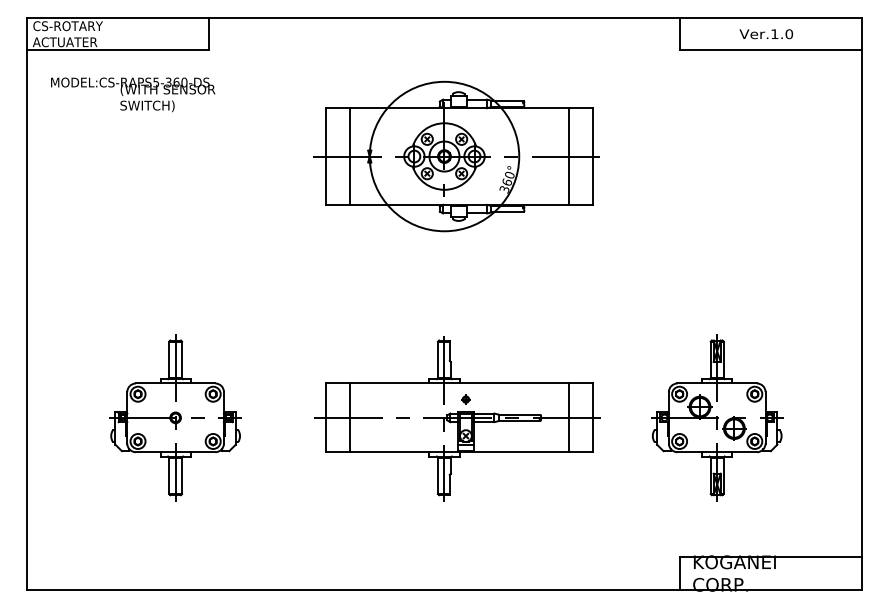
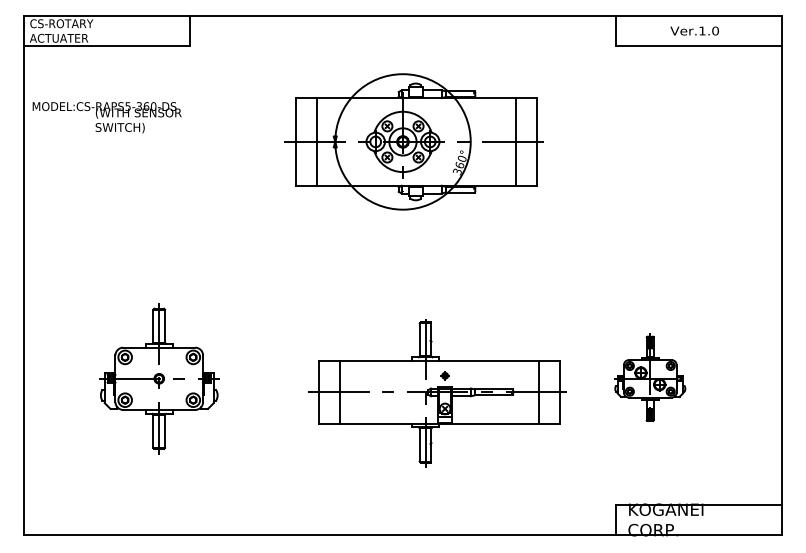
text: (133, 94) -> (107, 117), moved
part: (717, 417) -> (650, 378), size x0.6
part: (457, 418) -> (437, 392), moved

